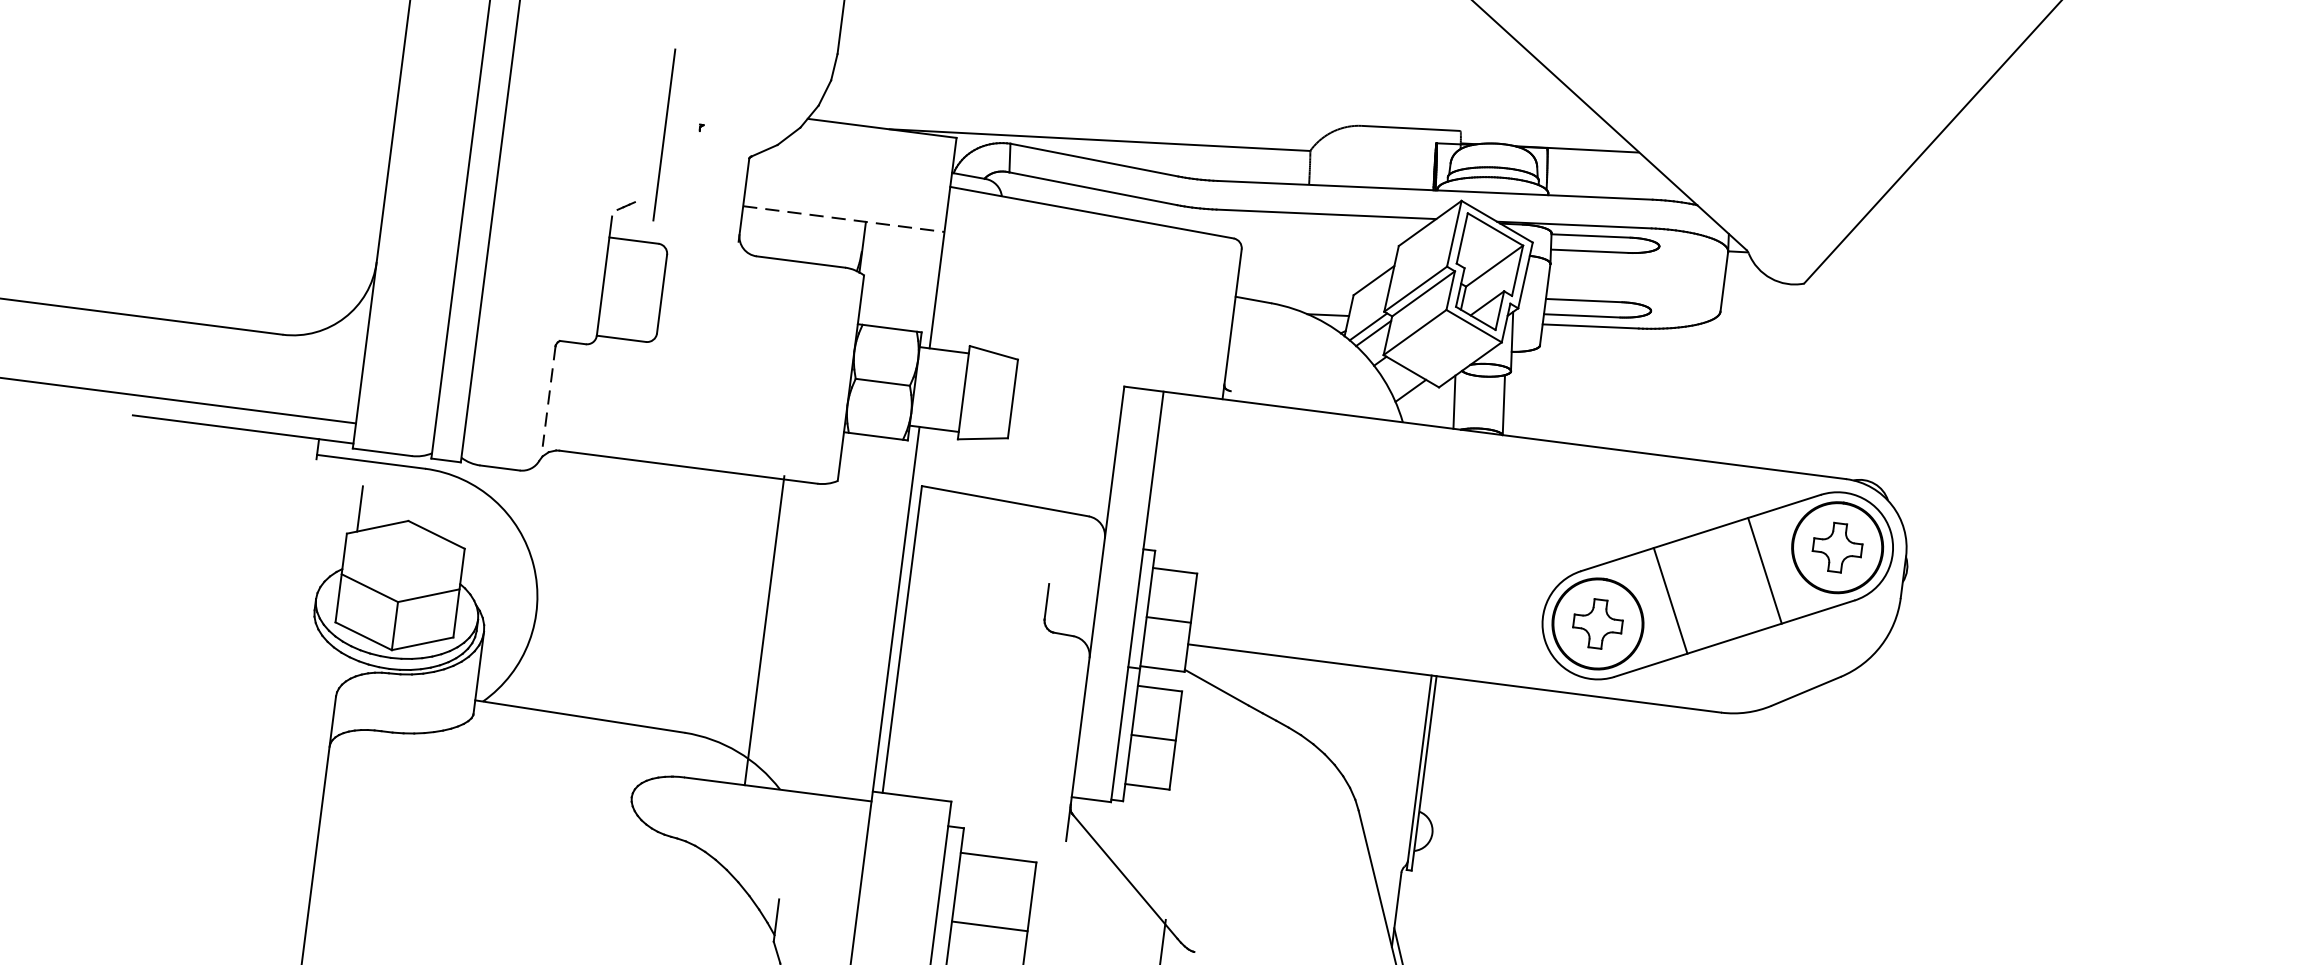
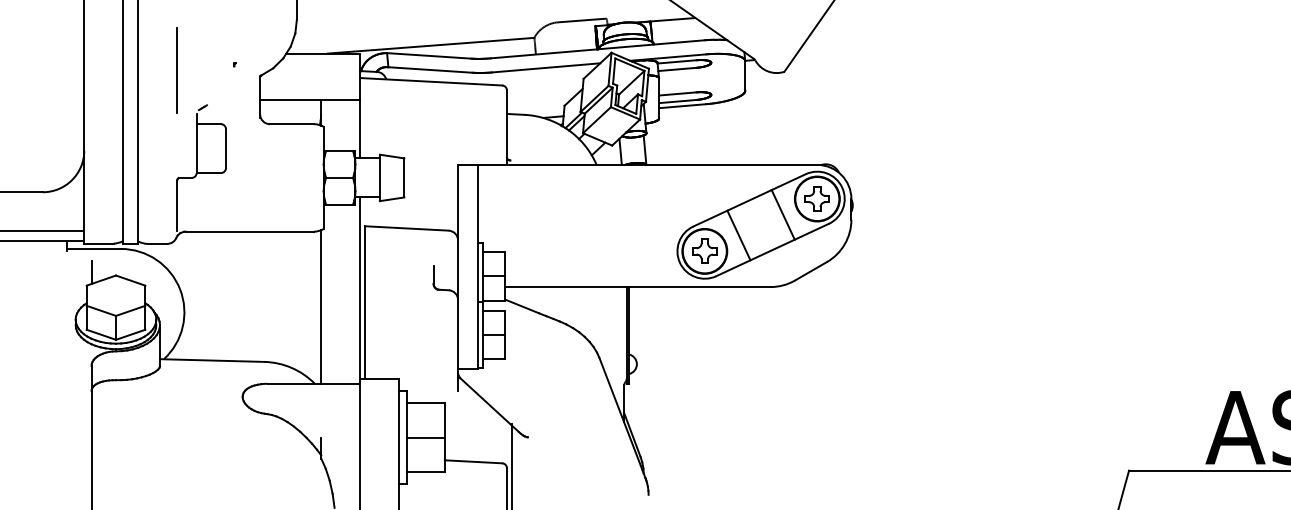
line: (663, 134) -> (176, 70), moved
line: (844, 219) -> (310, 100), dashed -> solid
line: (549, 397) -> (177, 206), dashed -> solid
line: (765, 629) -> (321, 306), moved

